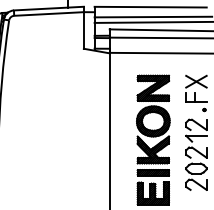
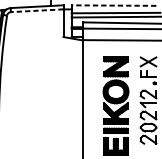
line: (150, 7) -> (113, 5), solid -> dashed
line: (49, 13) -> (37, 10), solid -> dashed

